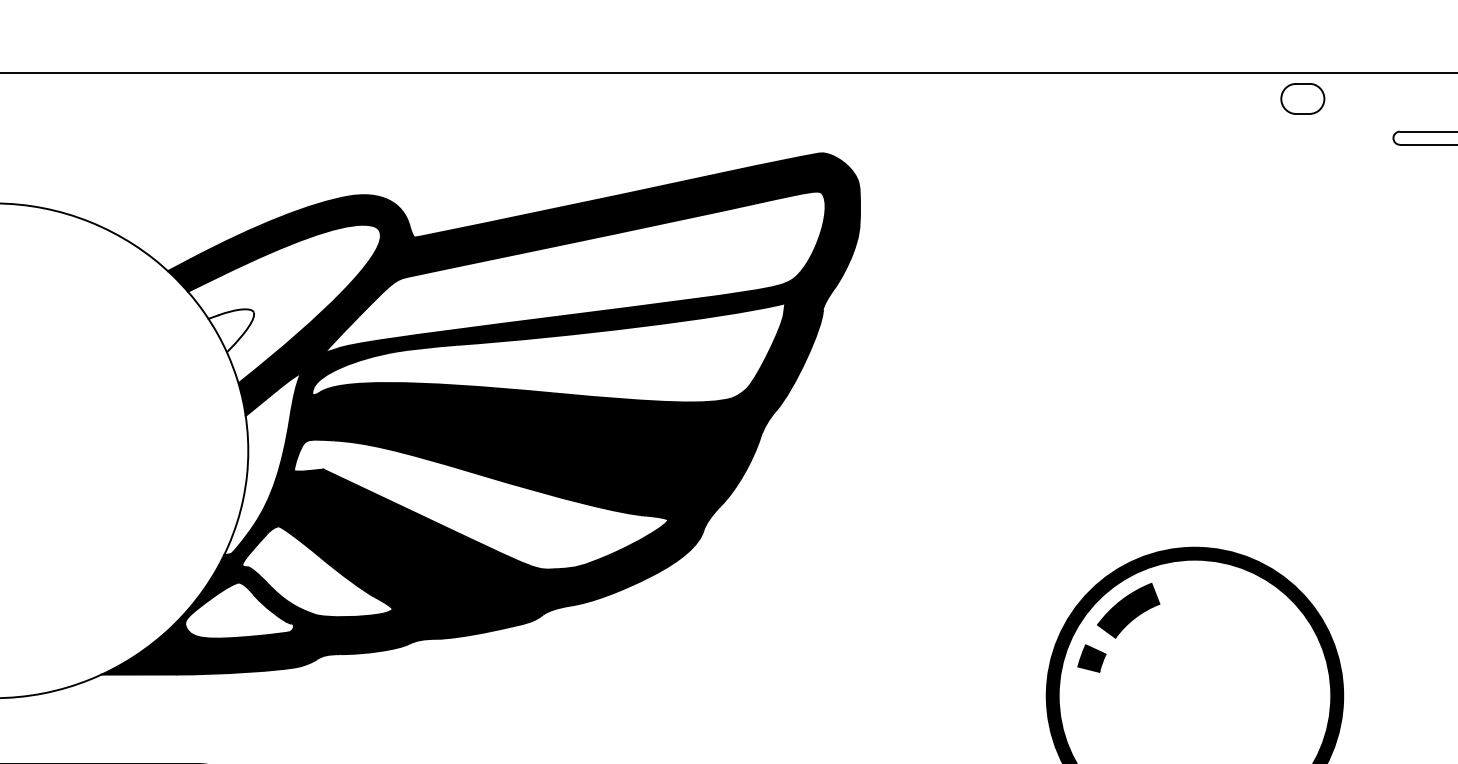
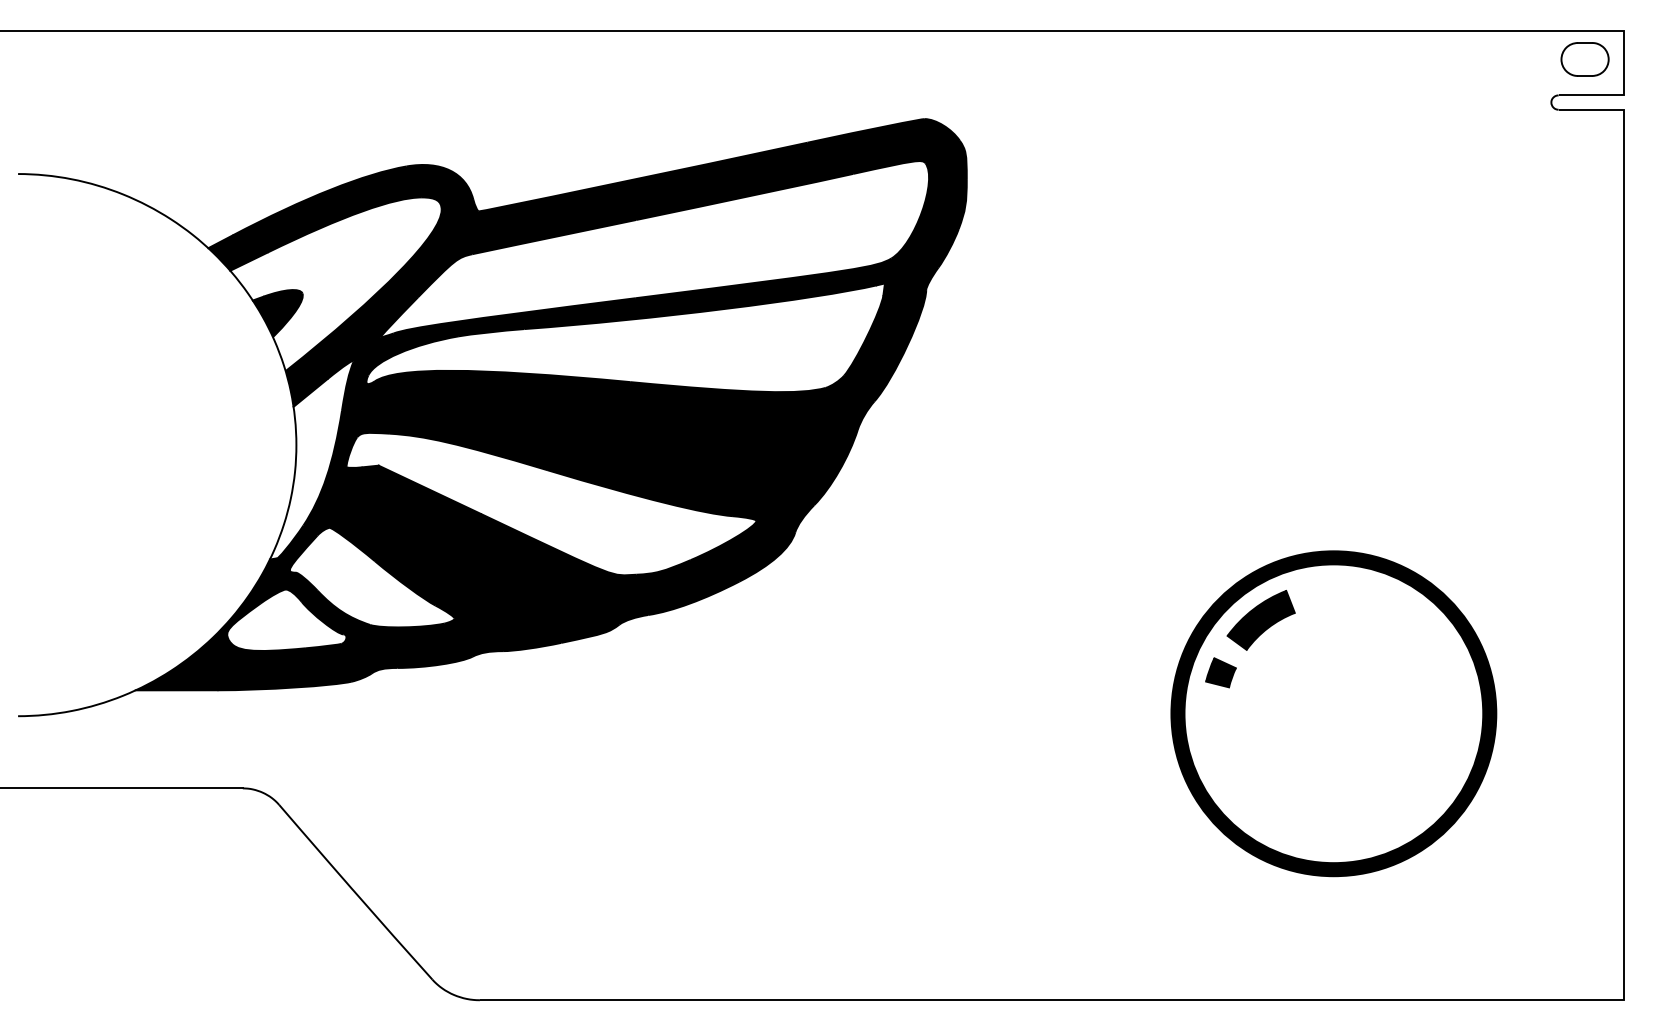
part: (1302, 98) -> (1584, 59), moved
fill: (231, 338) -> (277, 321), added

